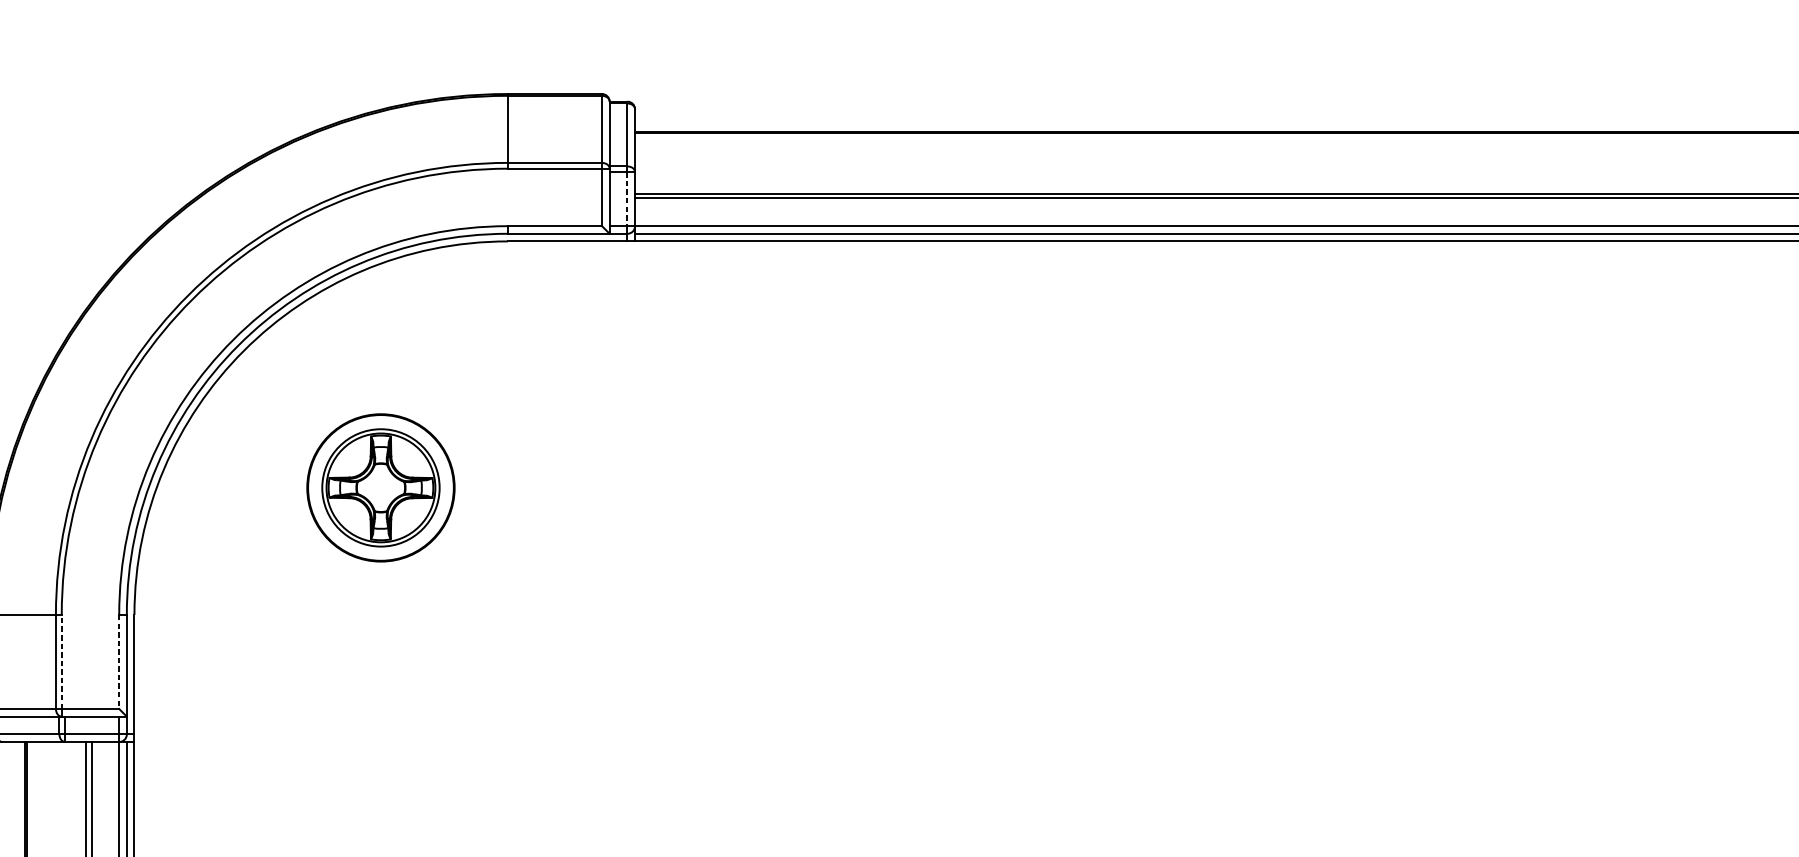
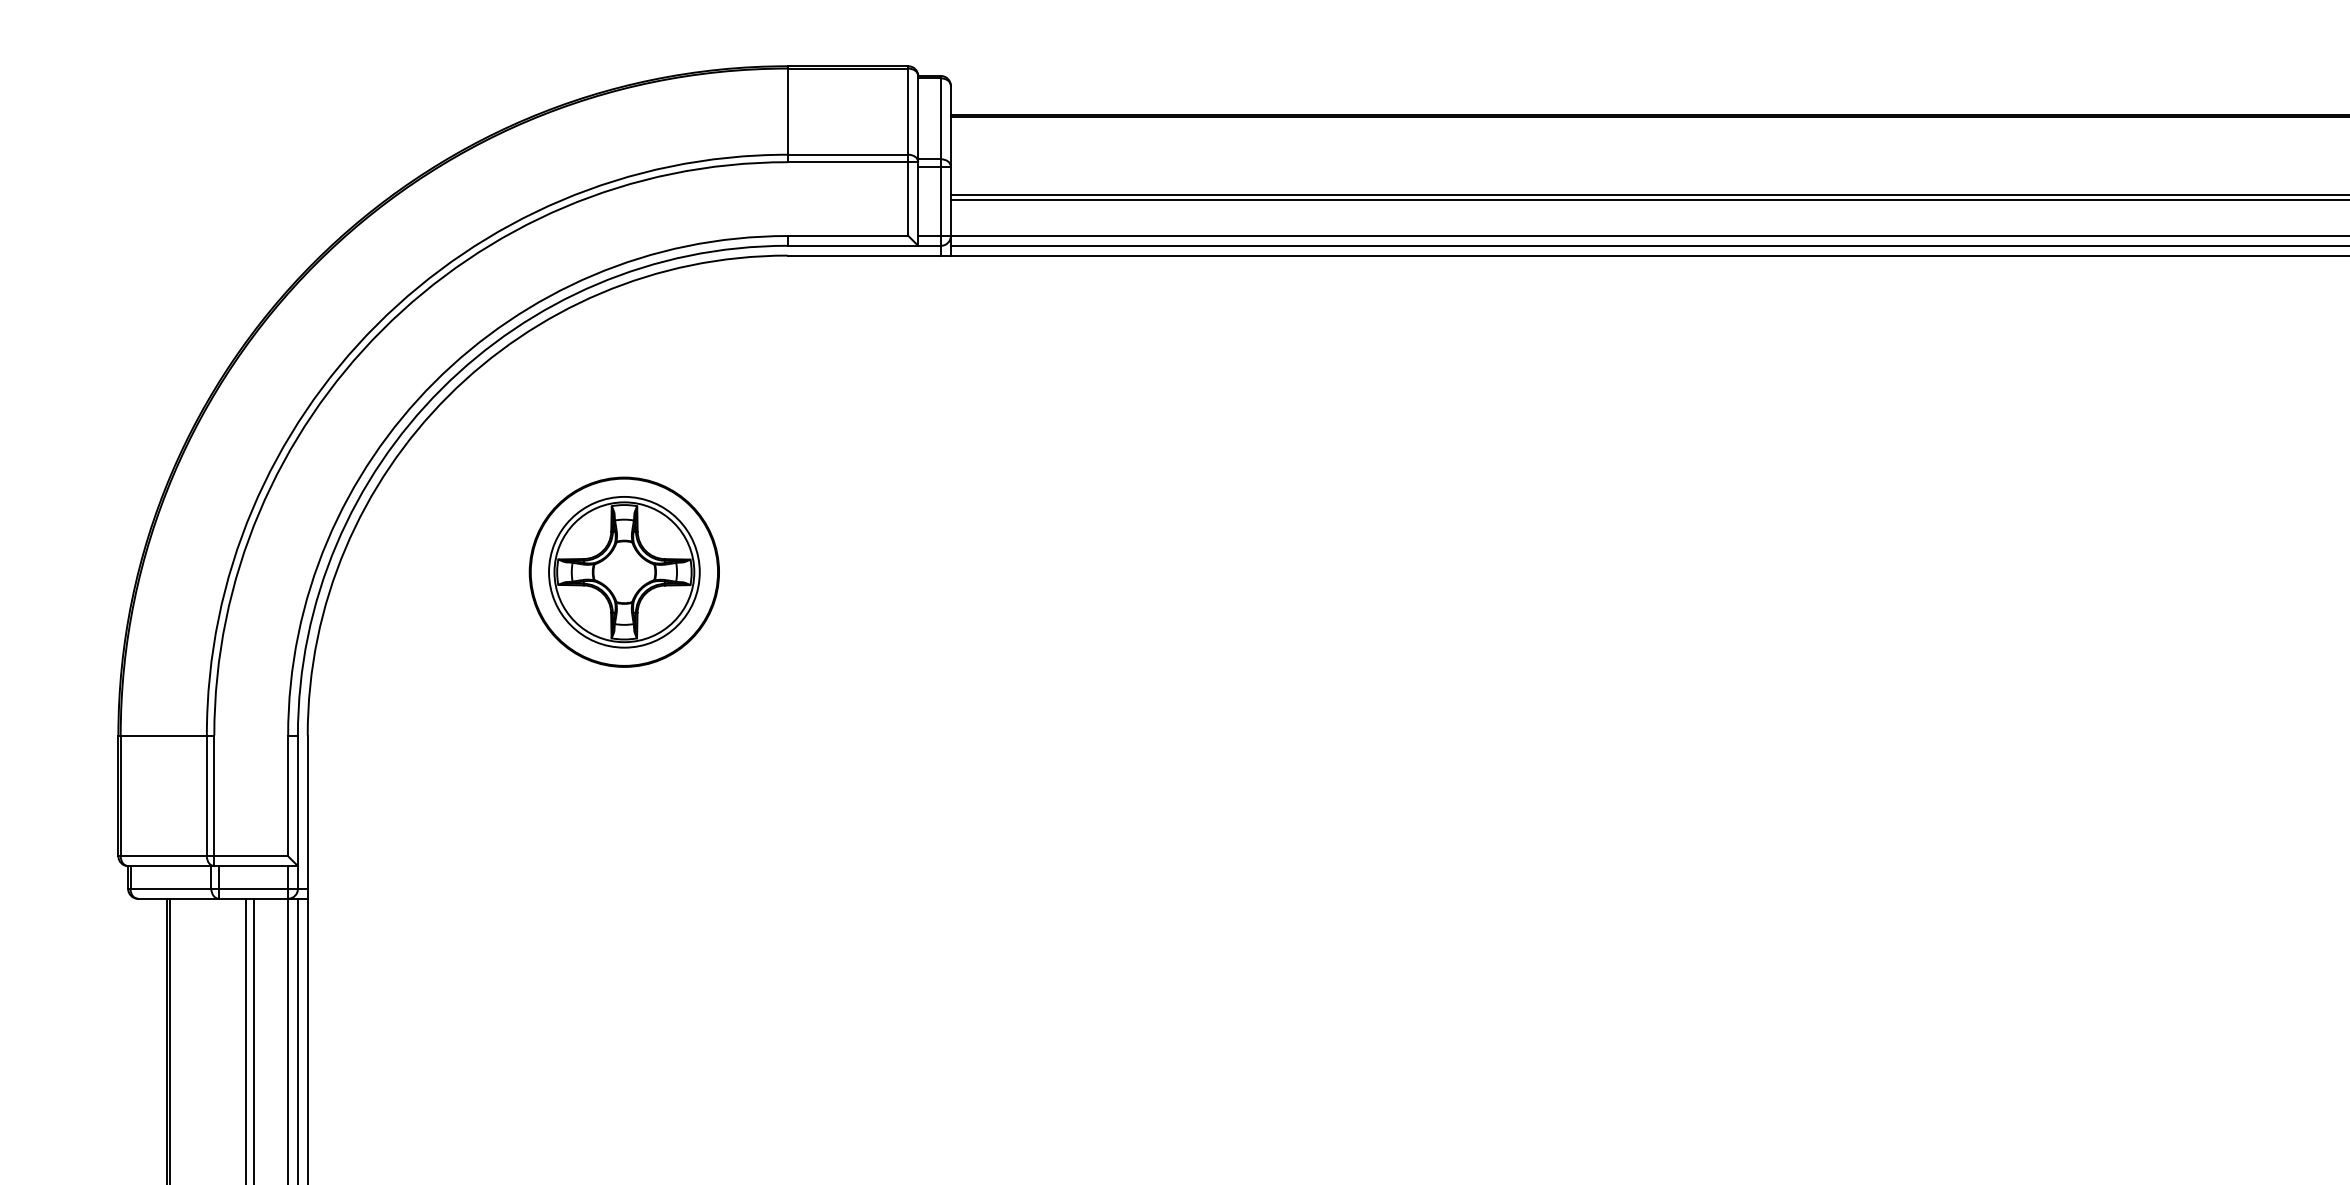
line: (627, 199) -> (941, 201), dashed -> solid
line: (61, 661) -> (214, 795), dashed -> solid
line: (119, 662) -> (288, 796), dashed -> solid

